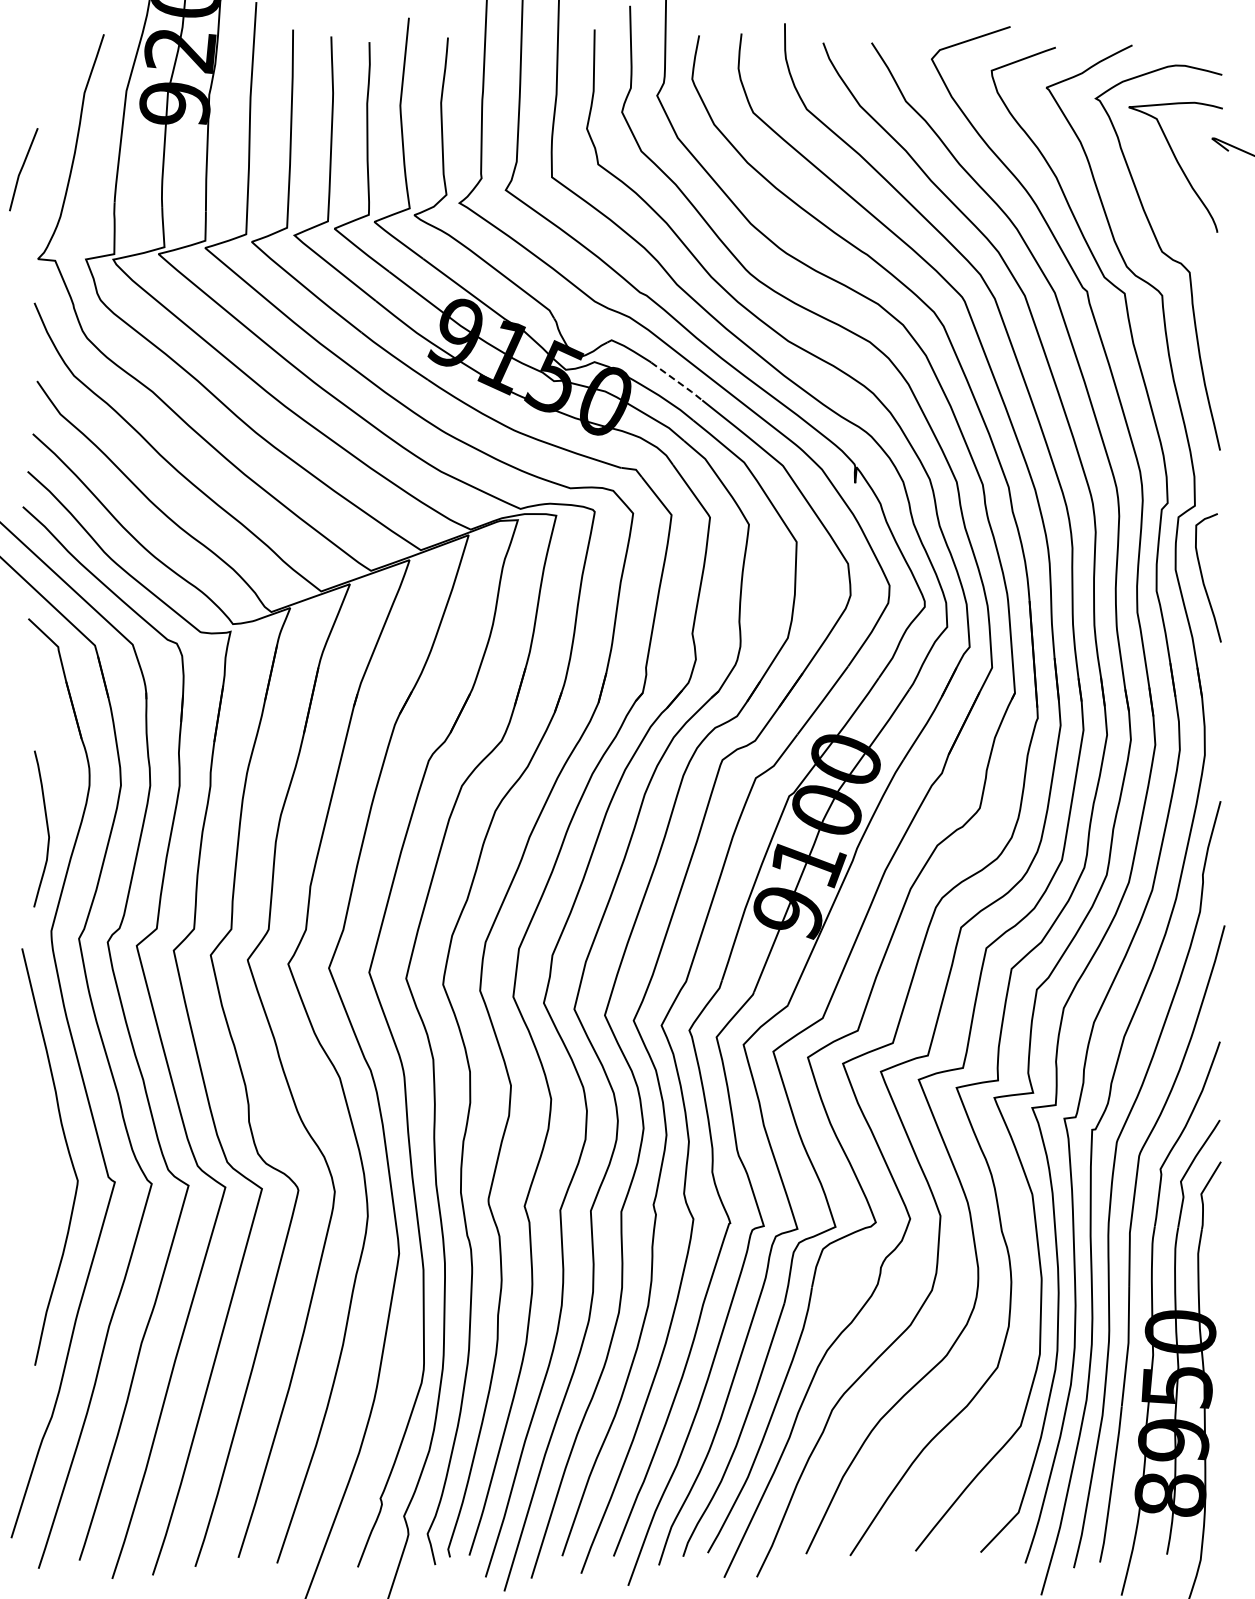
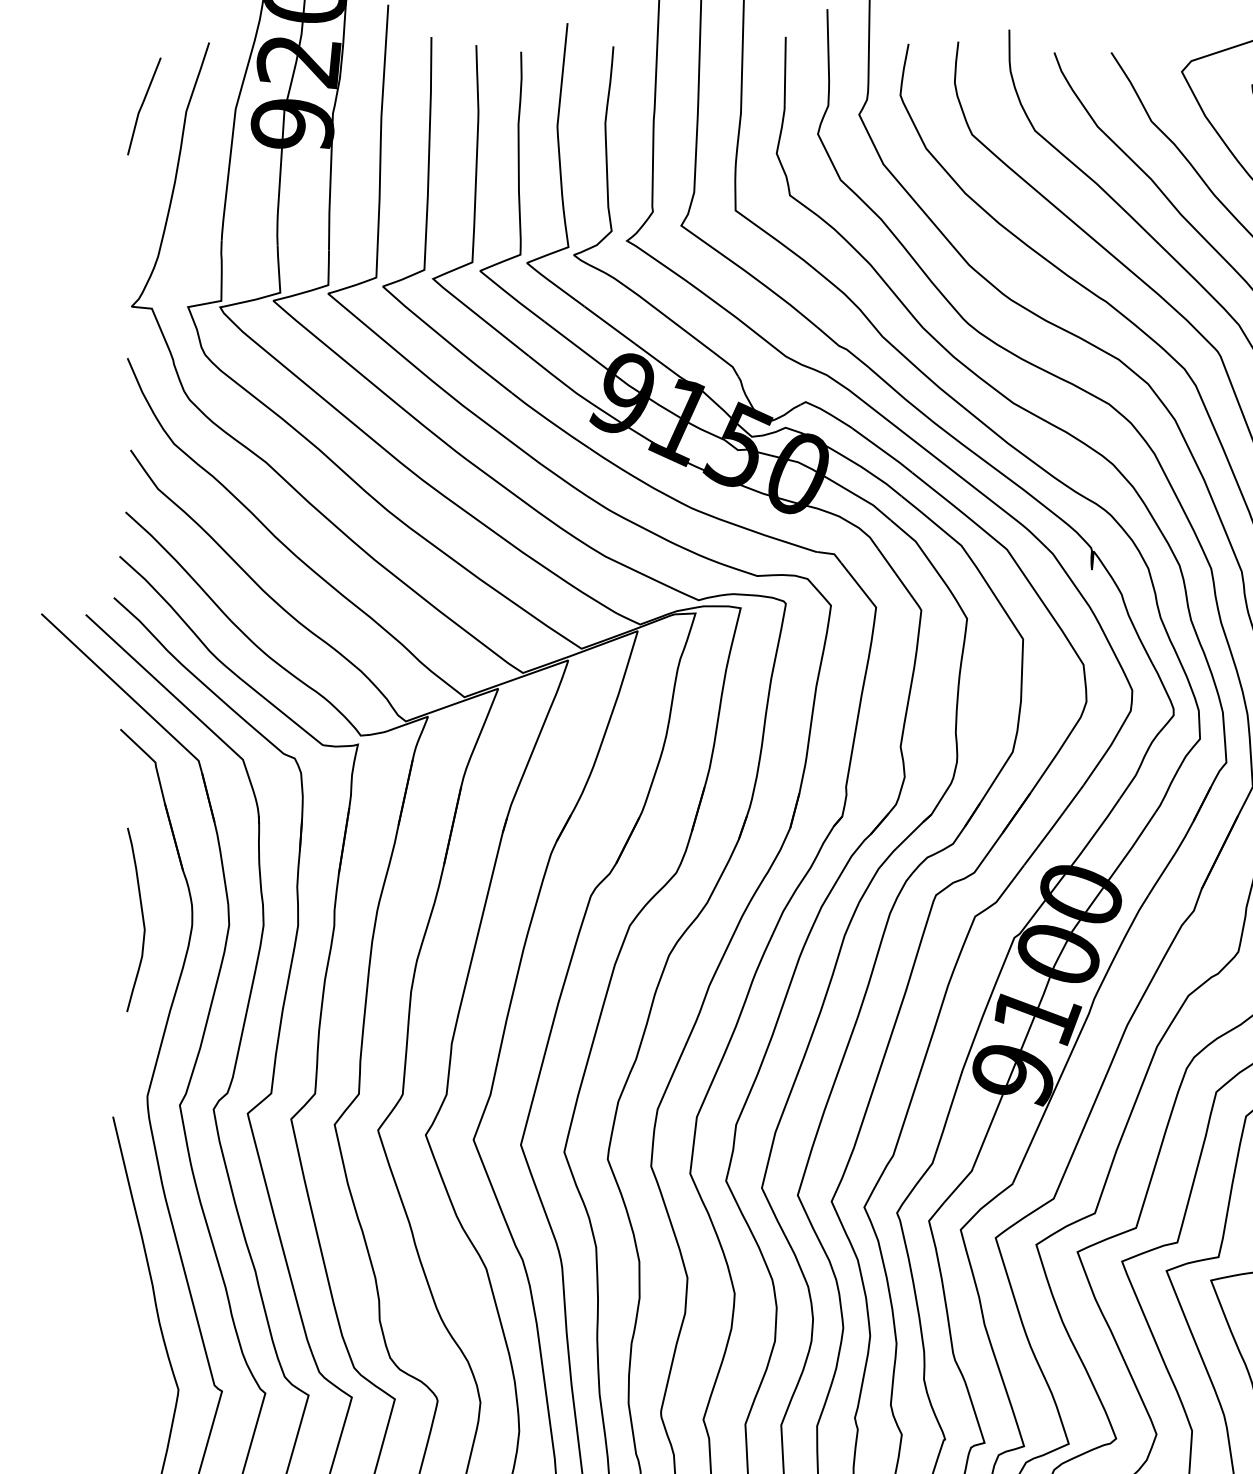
line: (22, 169) -> (142, 106), moved
line: (677, 381) -> (883, 450), dashed -> solid
curve: (46, 827) -> (141, 918), moved

